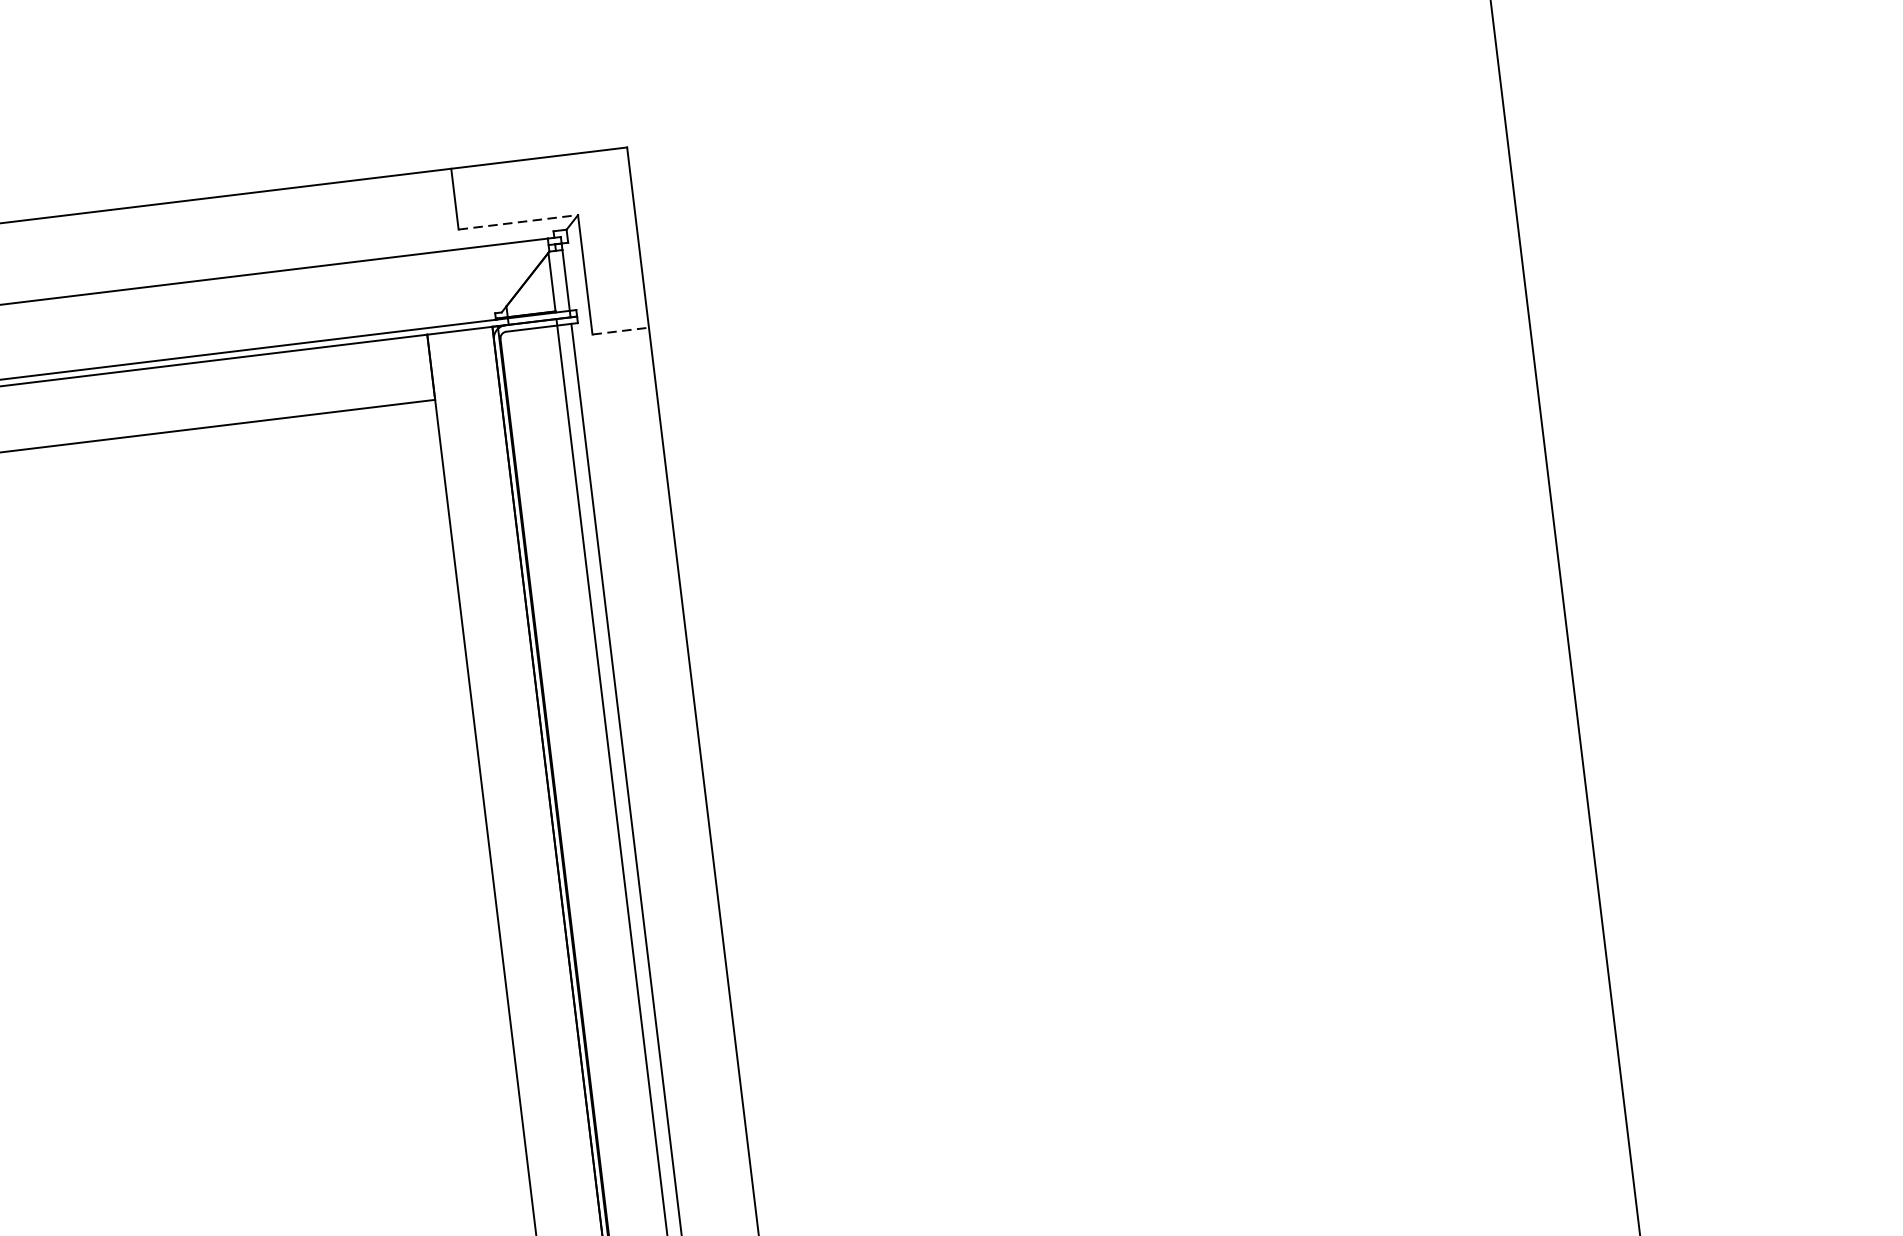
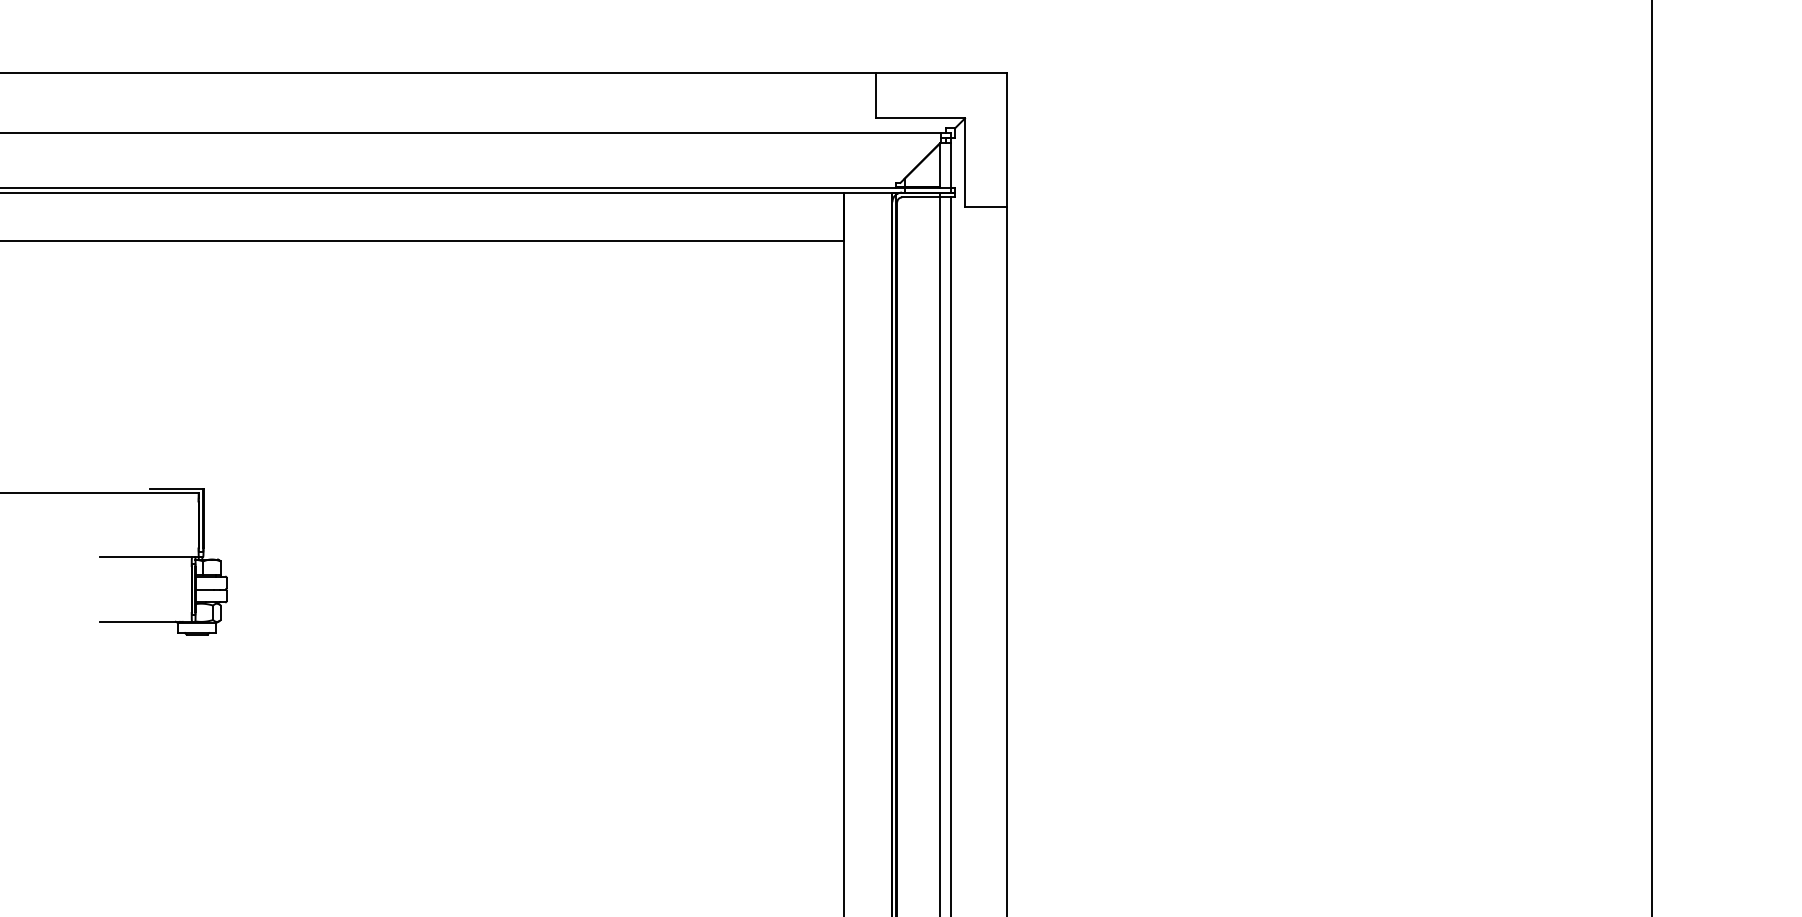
line: (519, 222) -> (921, 118), dashed -> solid
line: (620, 331) -> (985, 207), dashed -> solid

